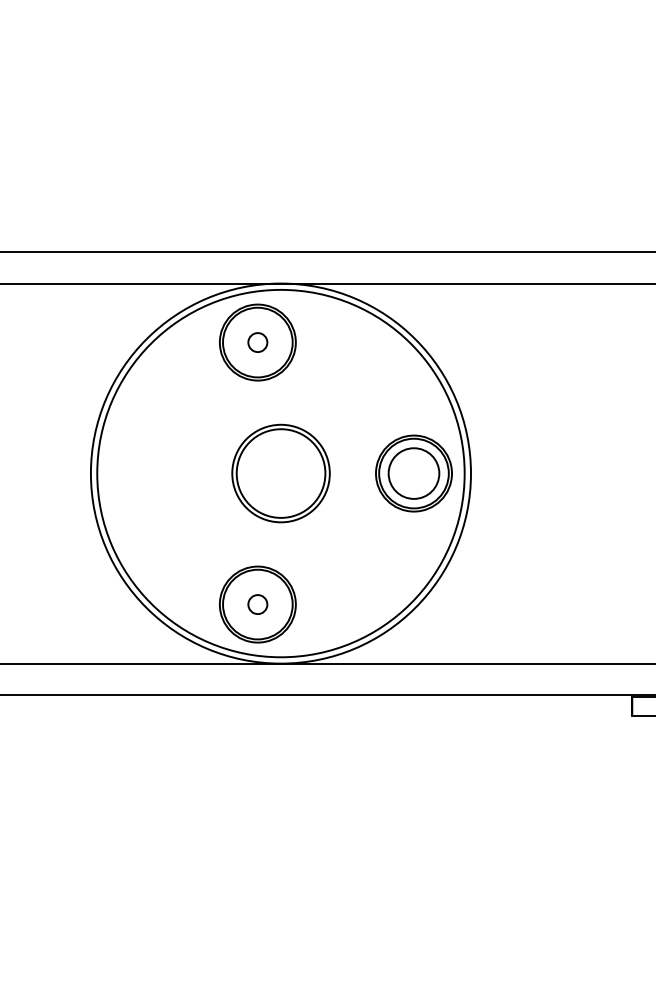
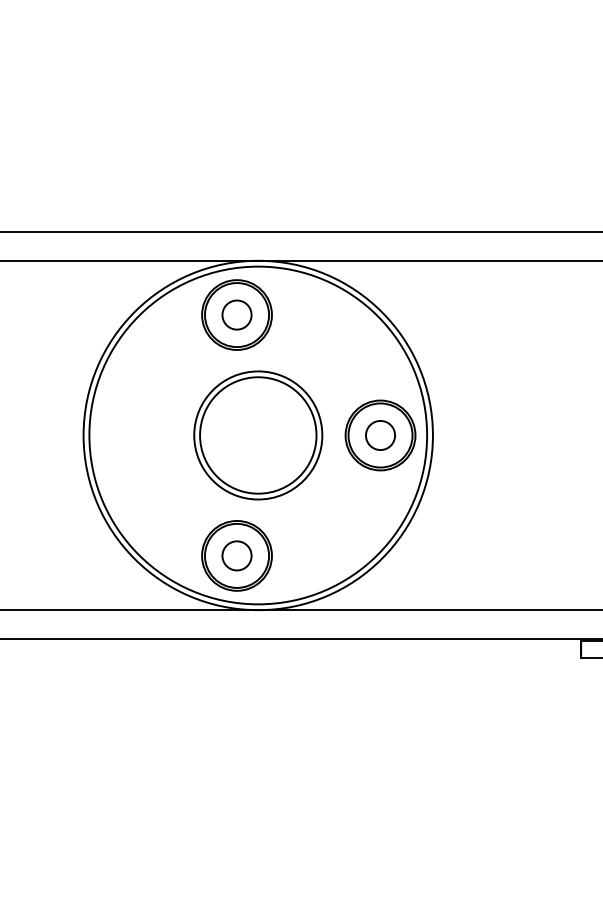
circle: (257, 341) -> (236, 314), size x1.67
part: (281, 473) -> (258, 435), size x1.43
circle: (413, 473) -> (380, 435), size x0.62
circle: (257, 604) -> (236, 555), size x1.67

